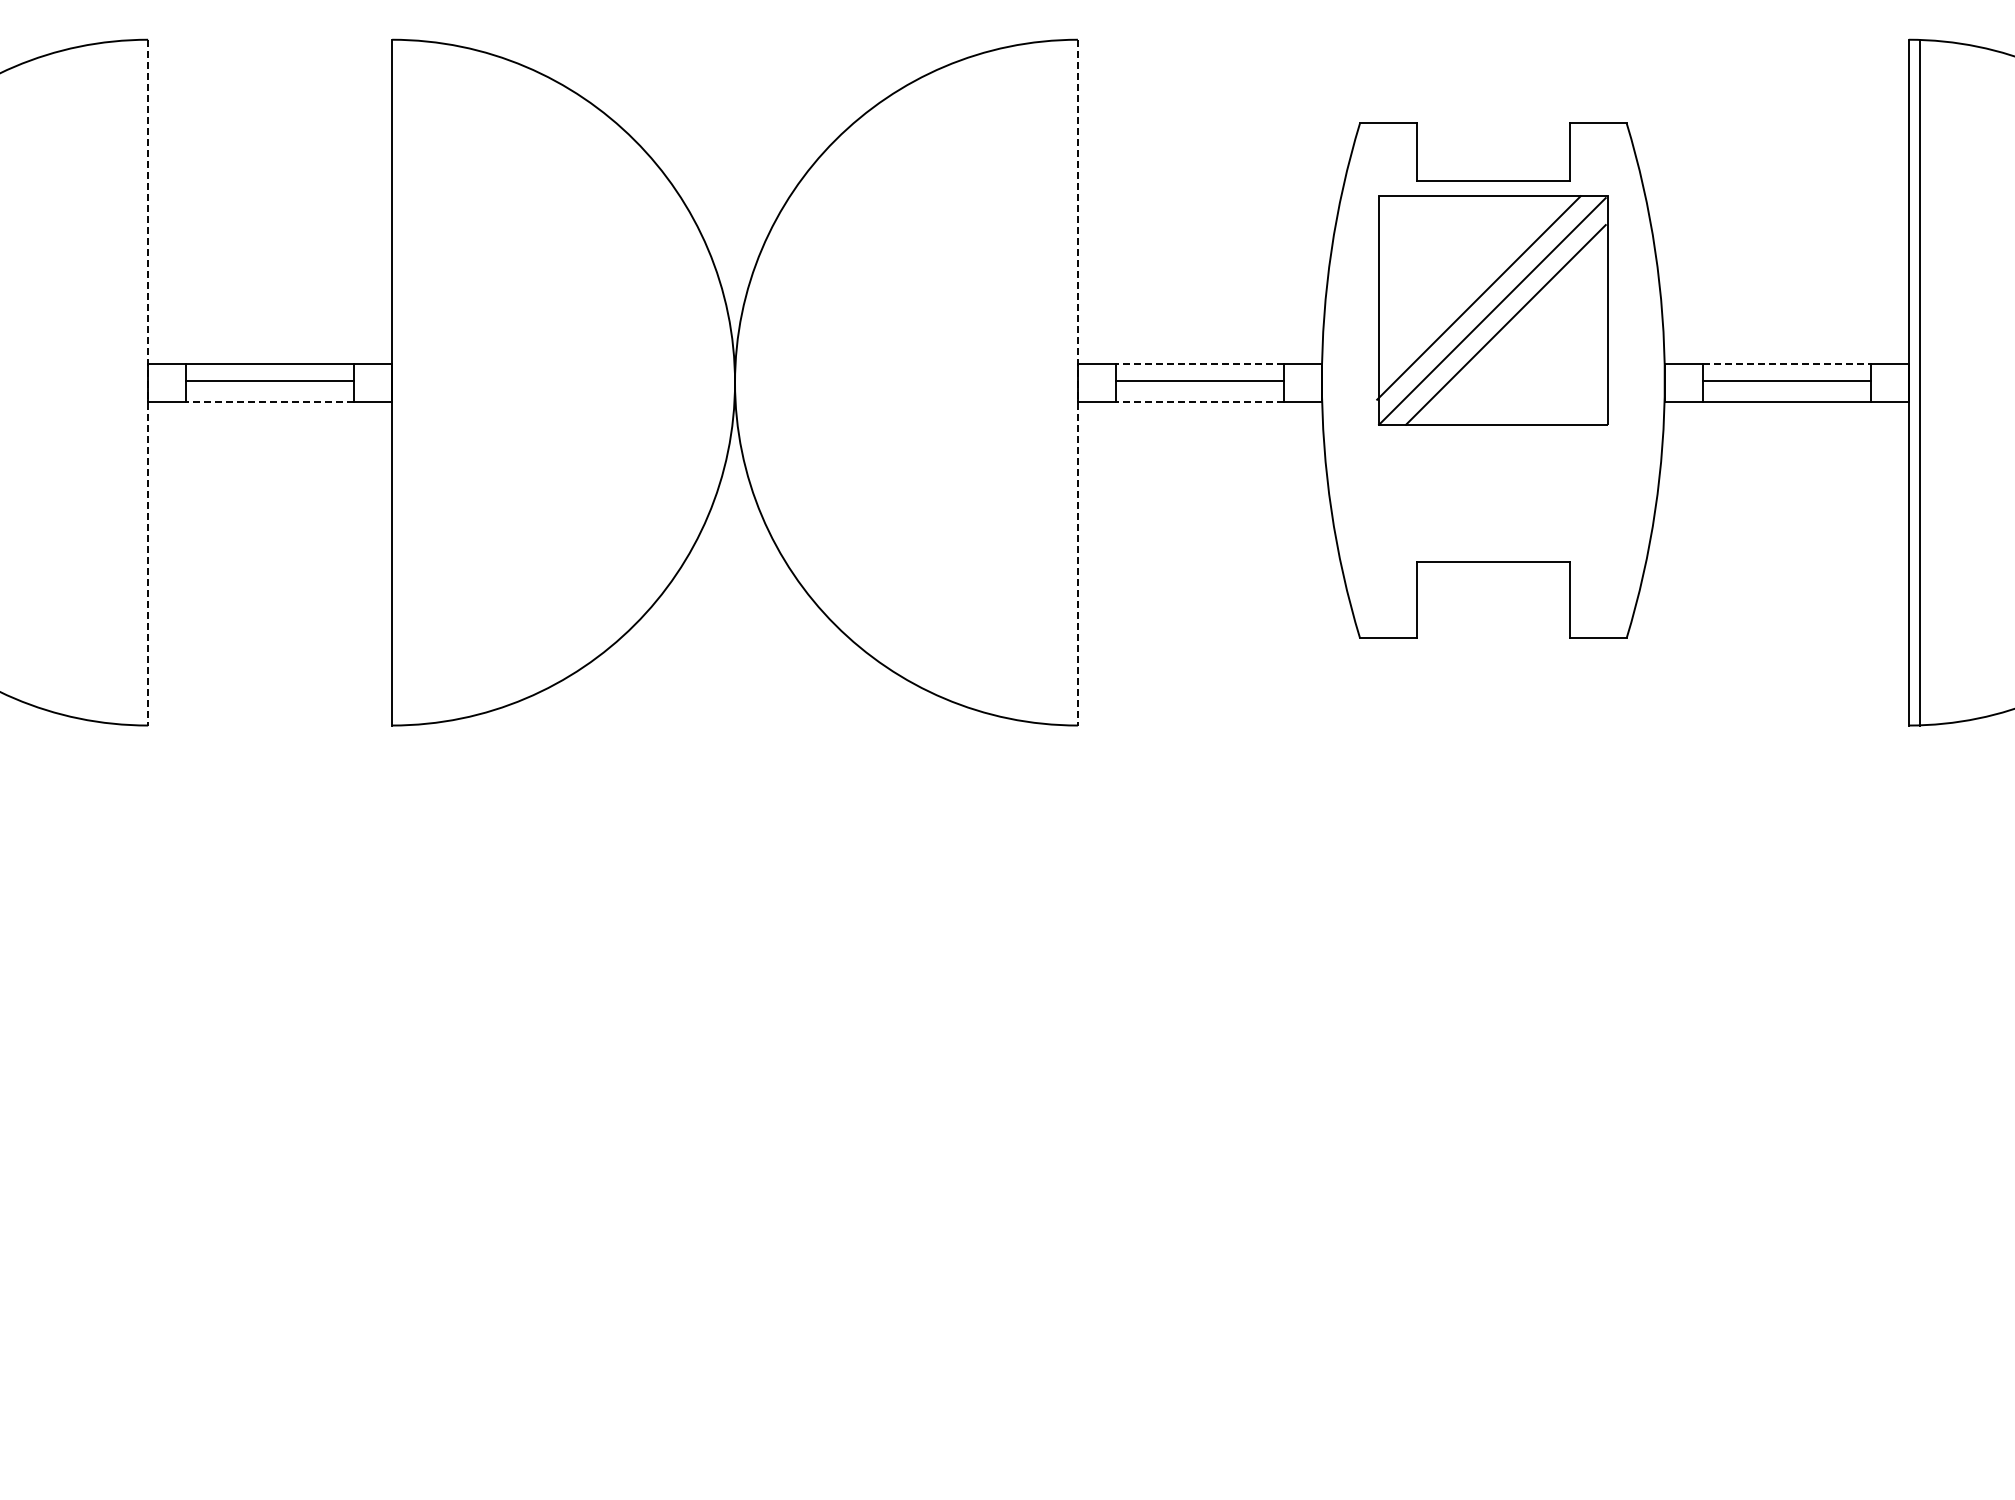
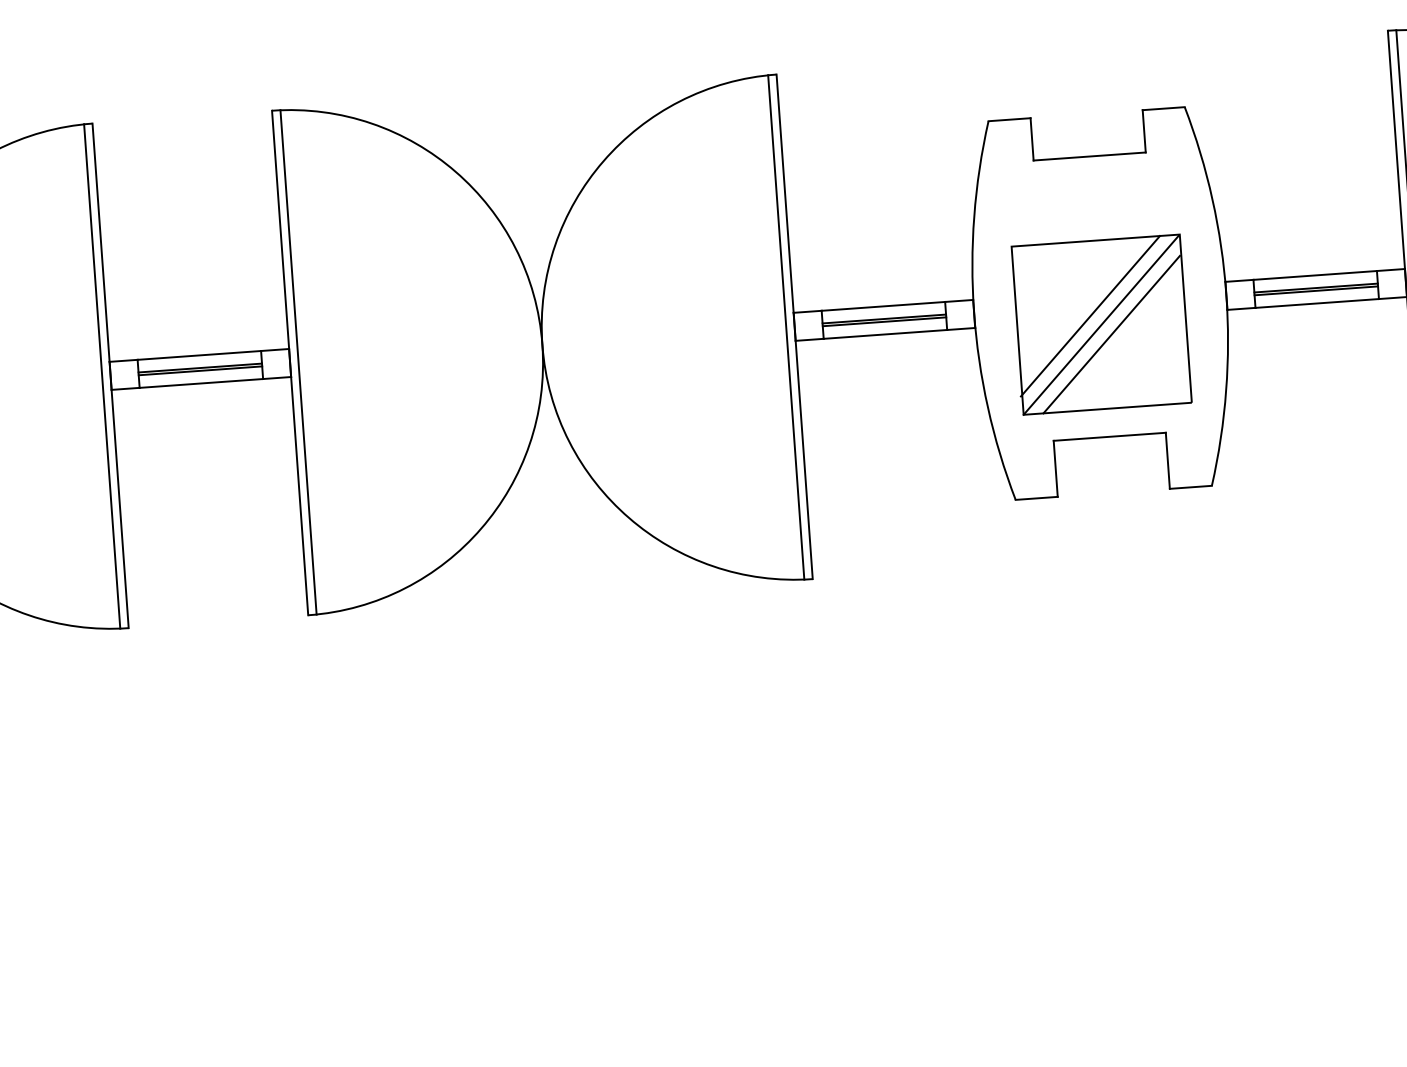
part: (1492, 310) -> (1101, 324), moved
line: (1199, 363) -> (883, 306), dashed -> solid
line: (1786, 363) -> (1314, 275), dashed -> solid
line: (136, 382) -> (102, 376), added
line: (148, 382) -> (110, 375), dashed -> solid
line: (403, 382) -> (298, 362), added
line: (1066, 382) -> (786, 327), added
line: (1077, 382) -> (794, 326), dashed -> solid
line: (270, 384) -> (200, 370), added
line: (1199, 384) -> (884, 321), added
line: (1786, 384) -> (1316, 290), added
line: (270, 401) -> (201, 383), dashed -> solid
line: (1199, 401) -> (885, 334), dashed -> solid

